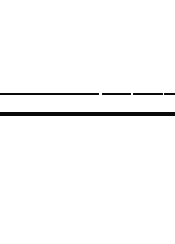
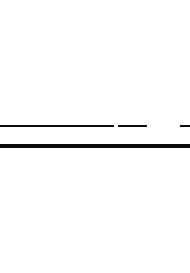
line: (148, 93) -> (164, 125), removed

